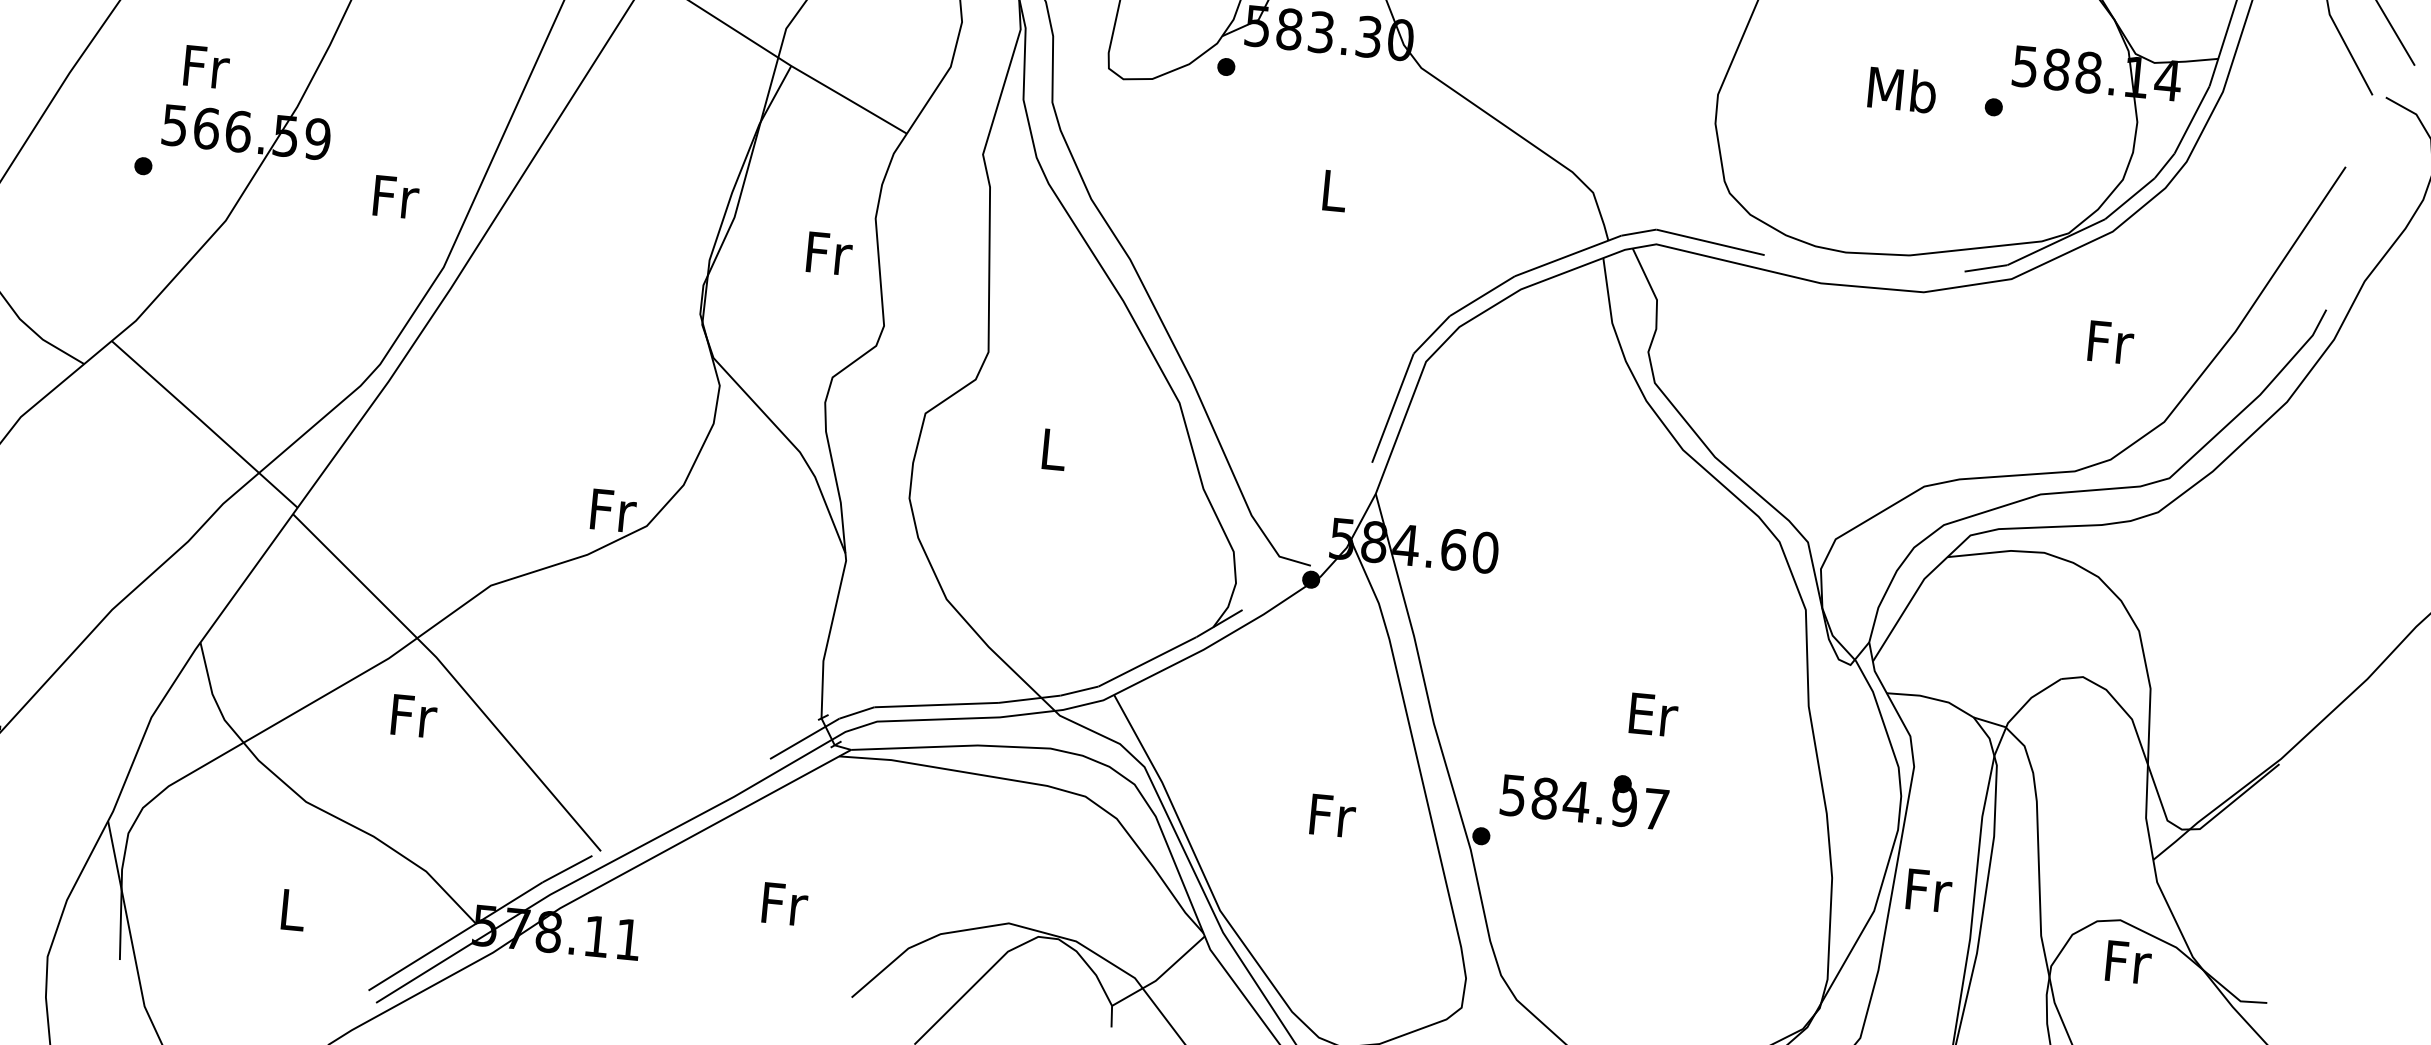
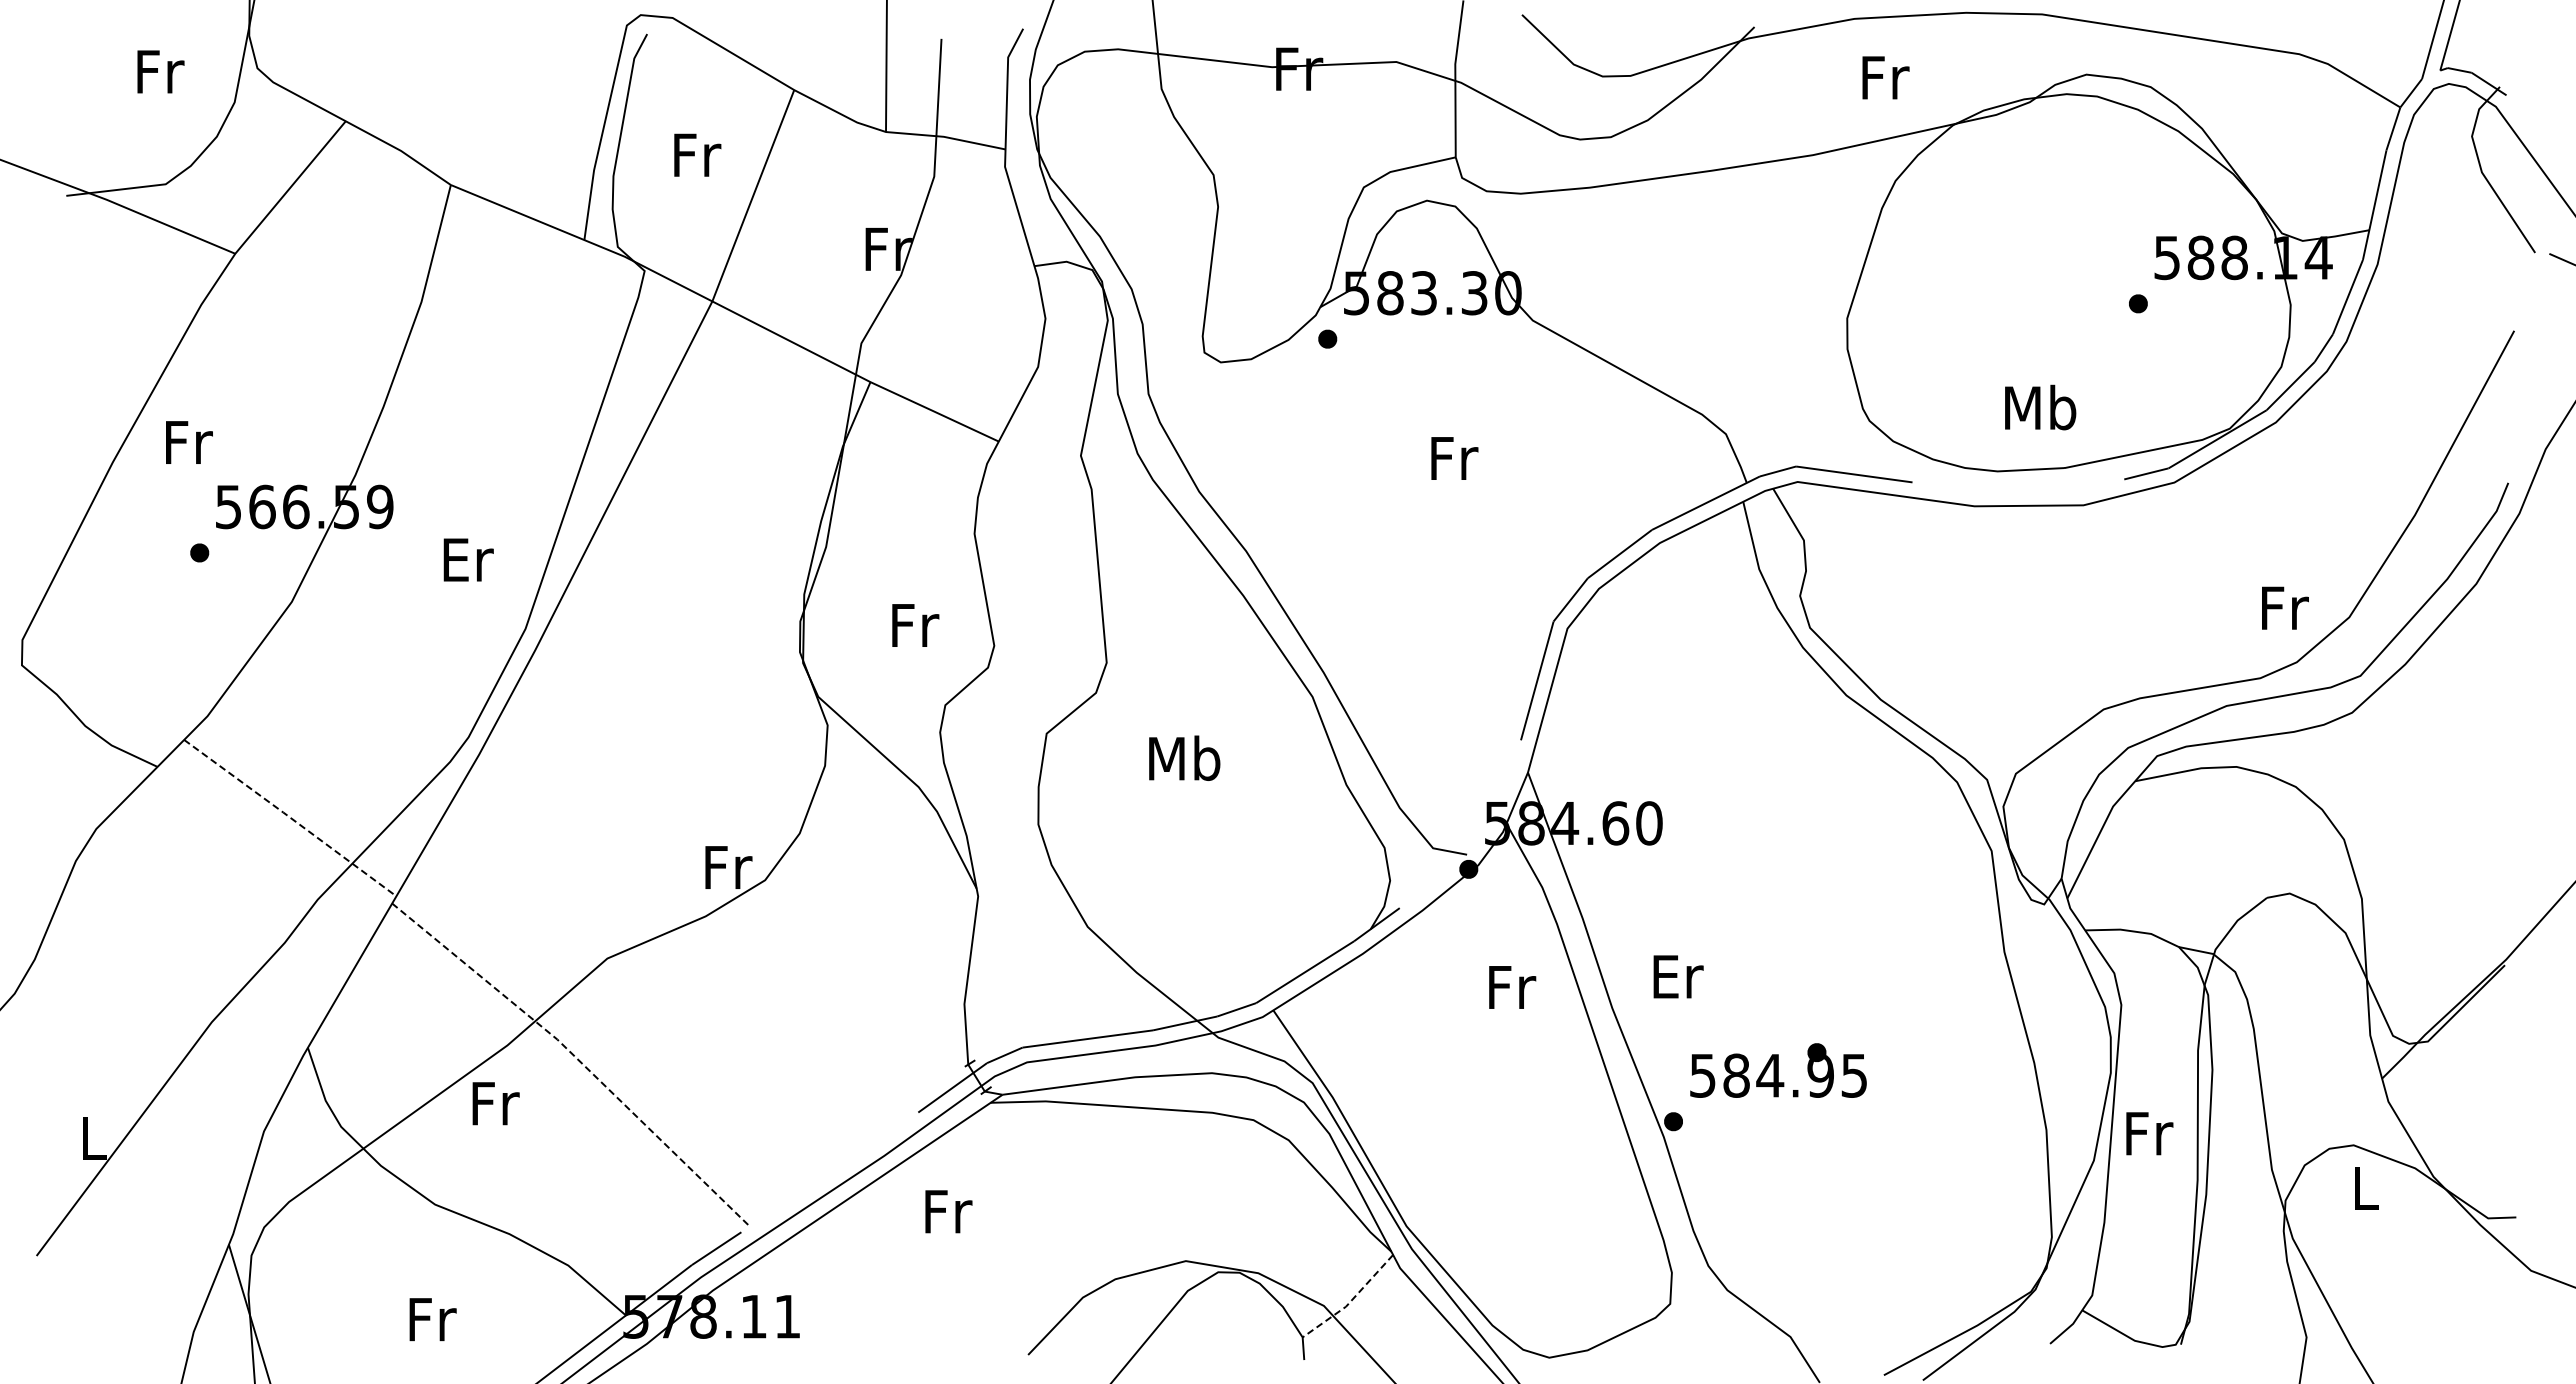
text: (206, 67) -> (189, 442), moved
text: (1902, 89) -> (2040, 407), moved
text: (1335, 191) -> (1454, 458), L -> Fr
text: (396, 196) -> (468, 559), Fr -> Er
text: (829, 253) -> (915, 625), moved
text: (2111, 341) -> (2285, 607), moved
line: (204, 423) -> (290, 817), solid -> dashed
text: (1053, 448) -> (1184, 757), L -> Mb
line: (452, 677) -> (576, 1058), solid -> dashed
text: (1653, 714) -> (1678, 976), moved
text: (413, 716) -> (495, 1103), moved
text: (1655, 809) -> (1853, 1075), 584.97 -> 584.95
text: (1332, 816) -> (1512, 987), moved
text: (784, 904) -> (948, 1211), moved
text: (293, 910) -> (432, 1319), L -> Fr
text: (2128, 962) -> (2366, 1188), Fr -> L
line: (1160, 976) -> (1350, 1301), solid -> dashed

